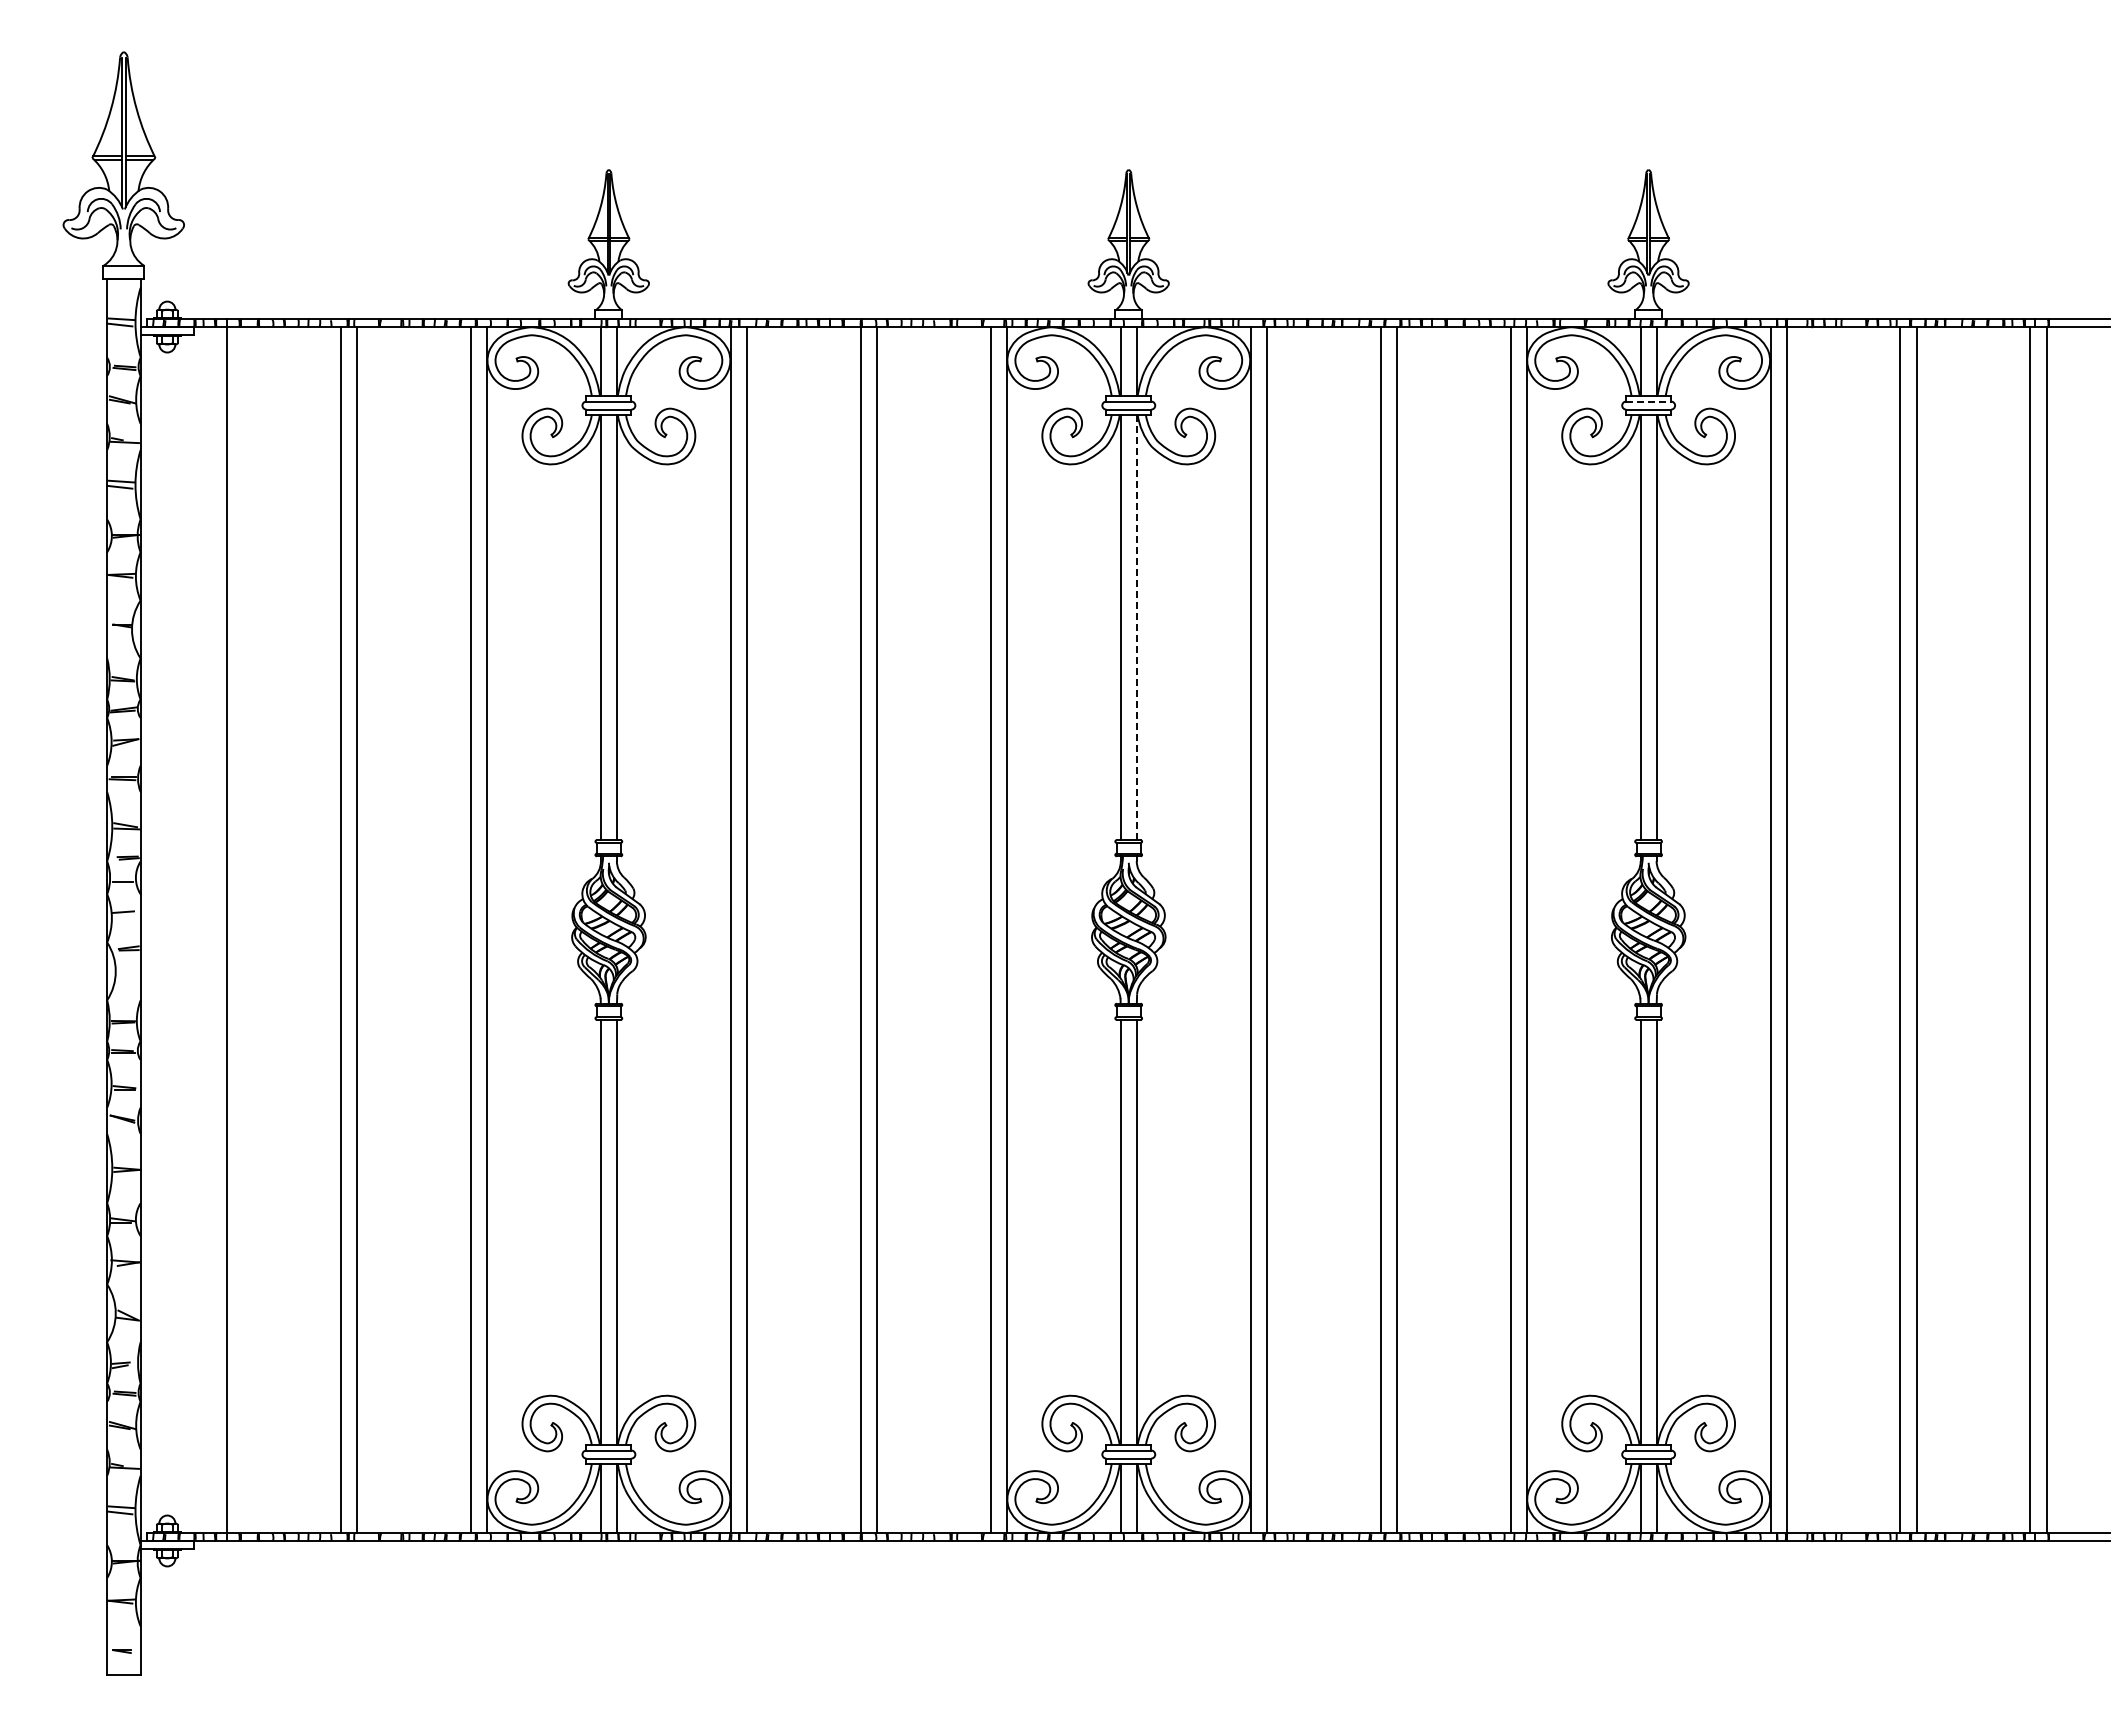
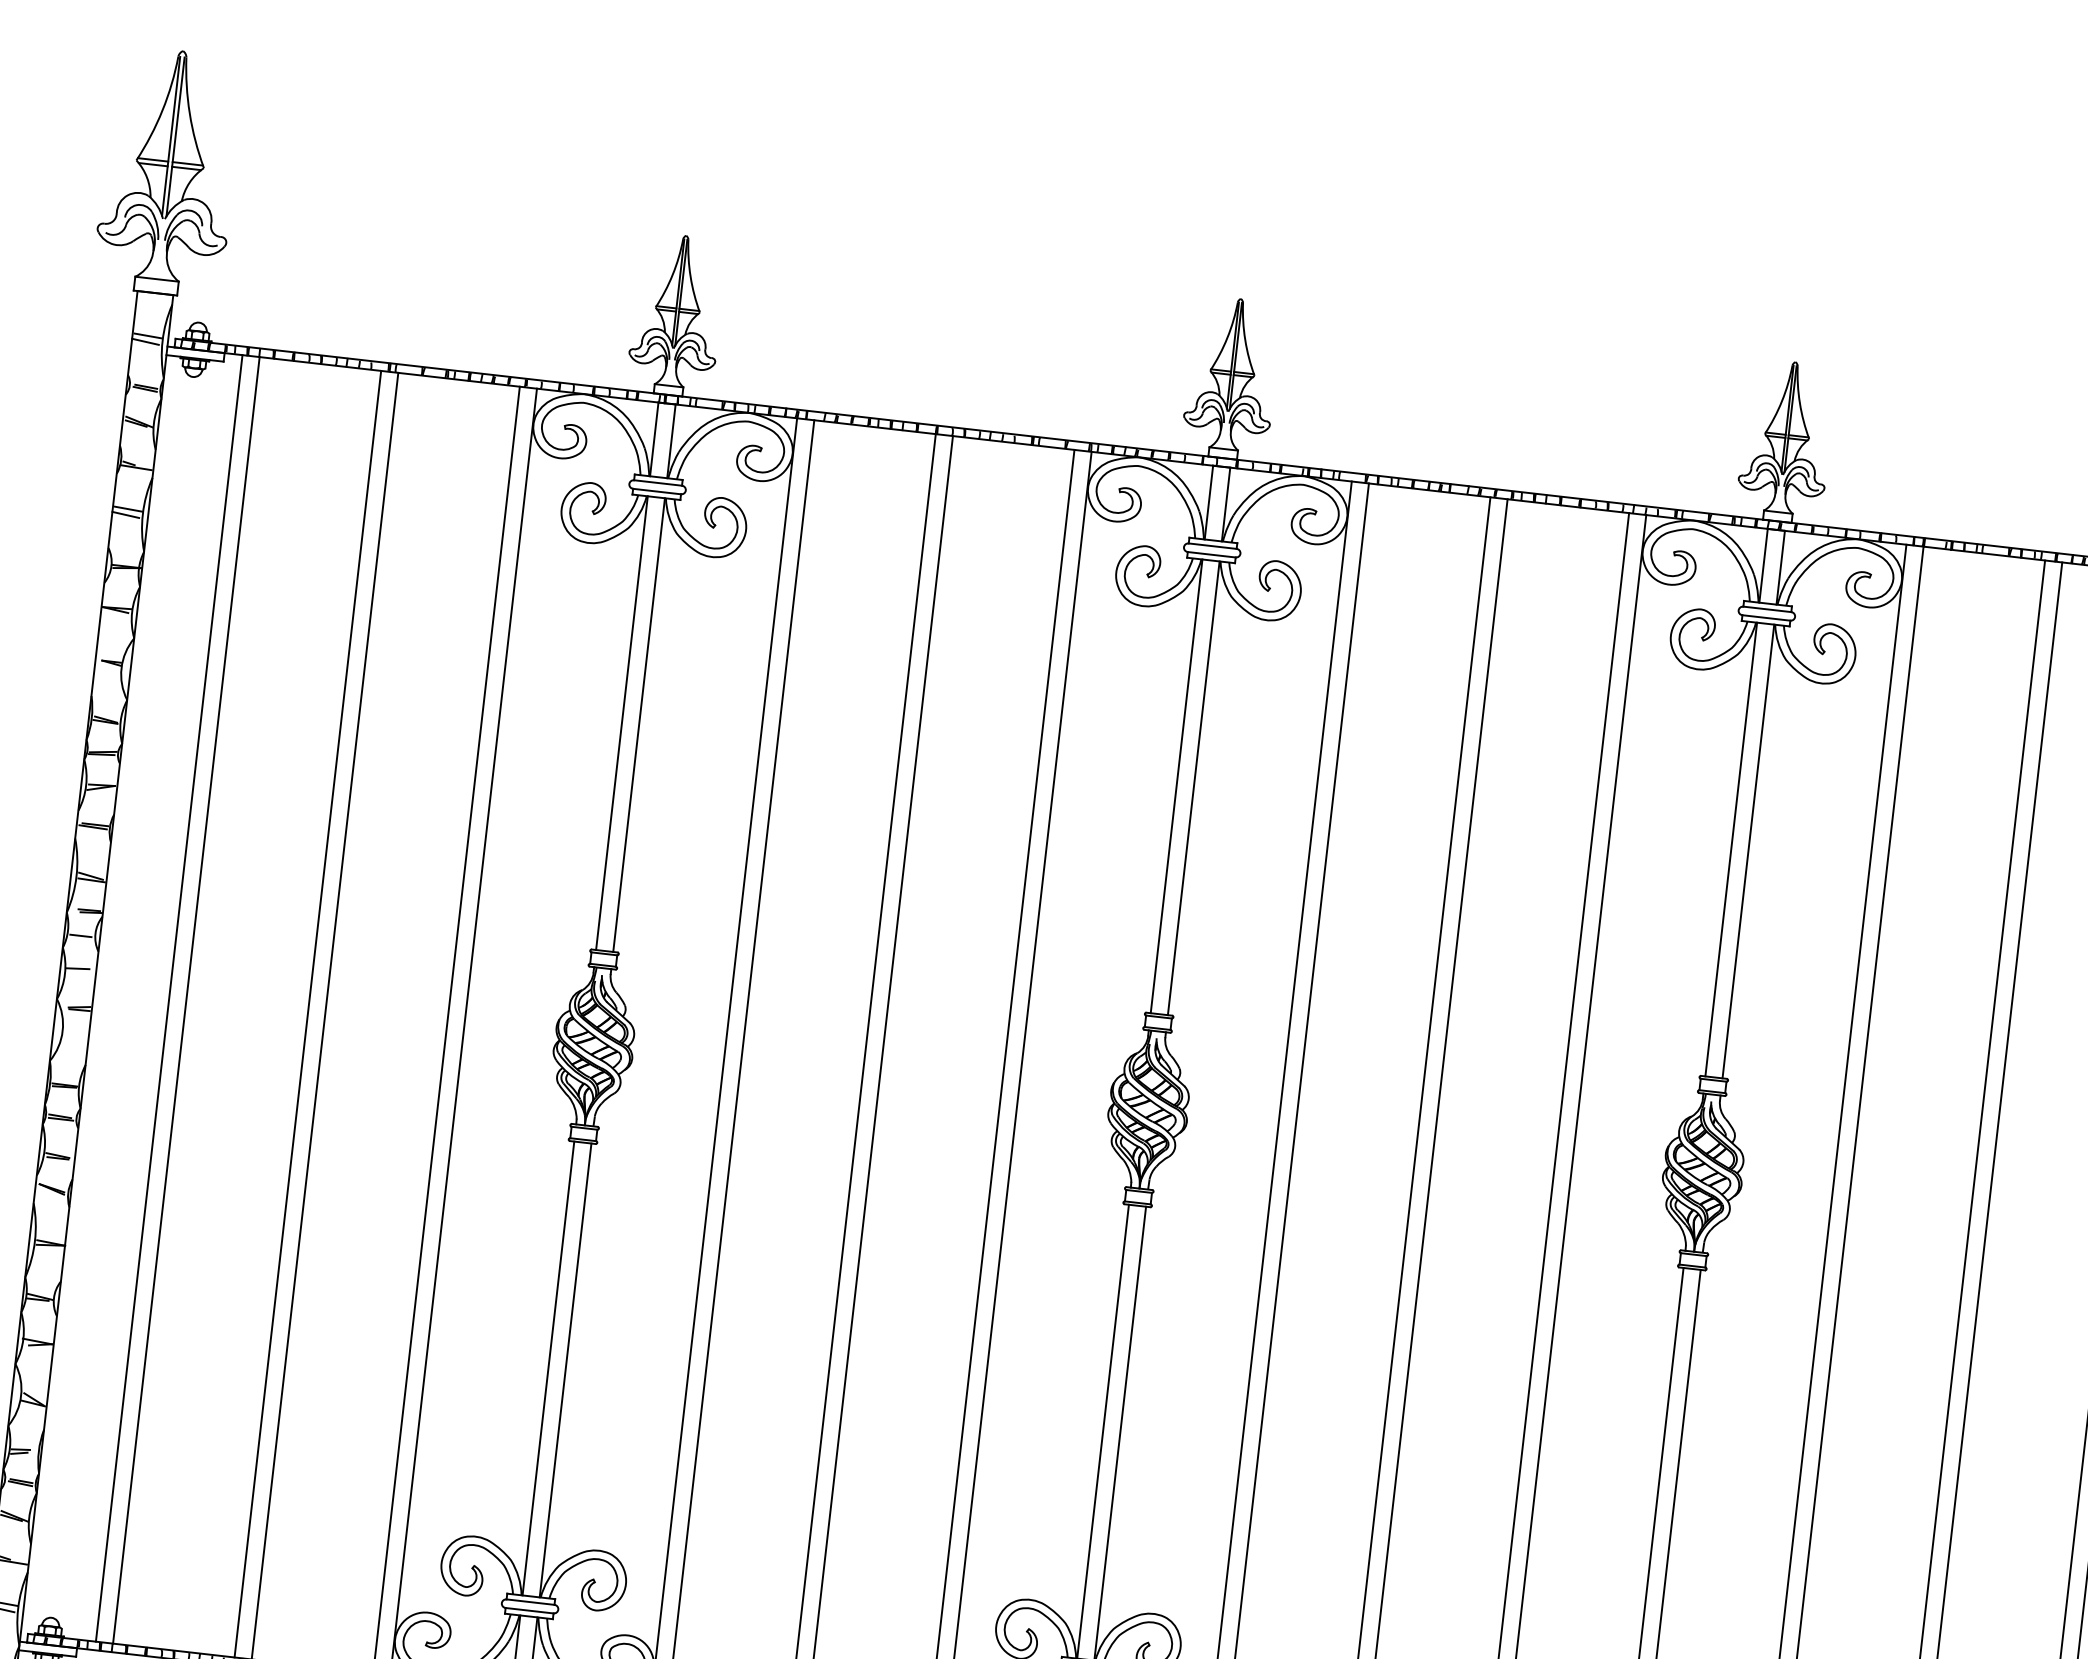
line: (1649, 401) -> (1768, 609), dashed -> solid
line: (1136, 627) -> (1193, 788), dashed -> solid
line: (210, 929) -> (168, 997), added

